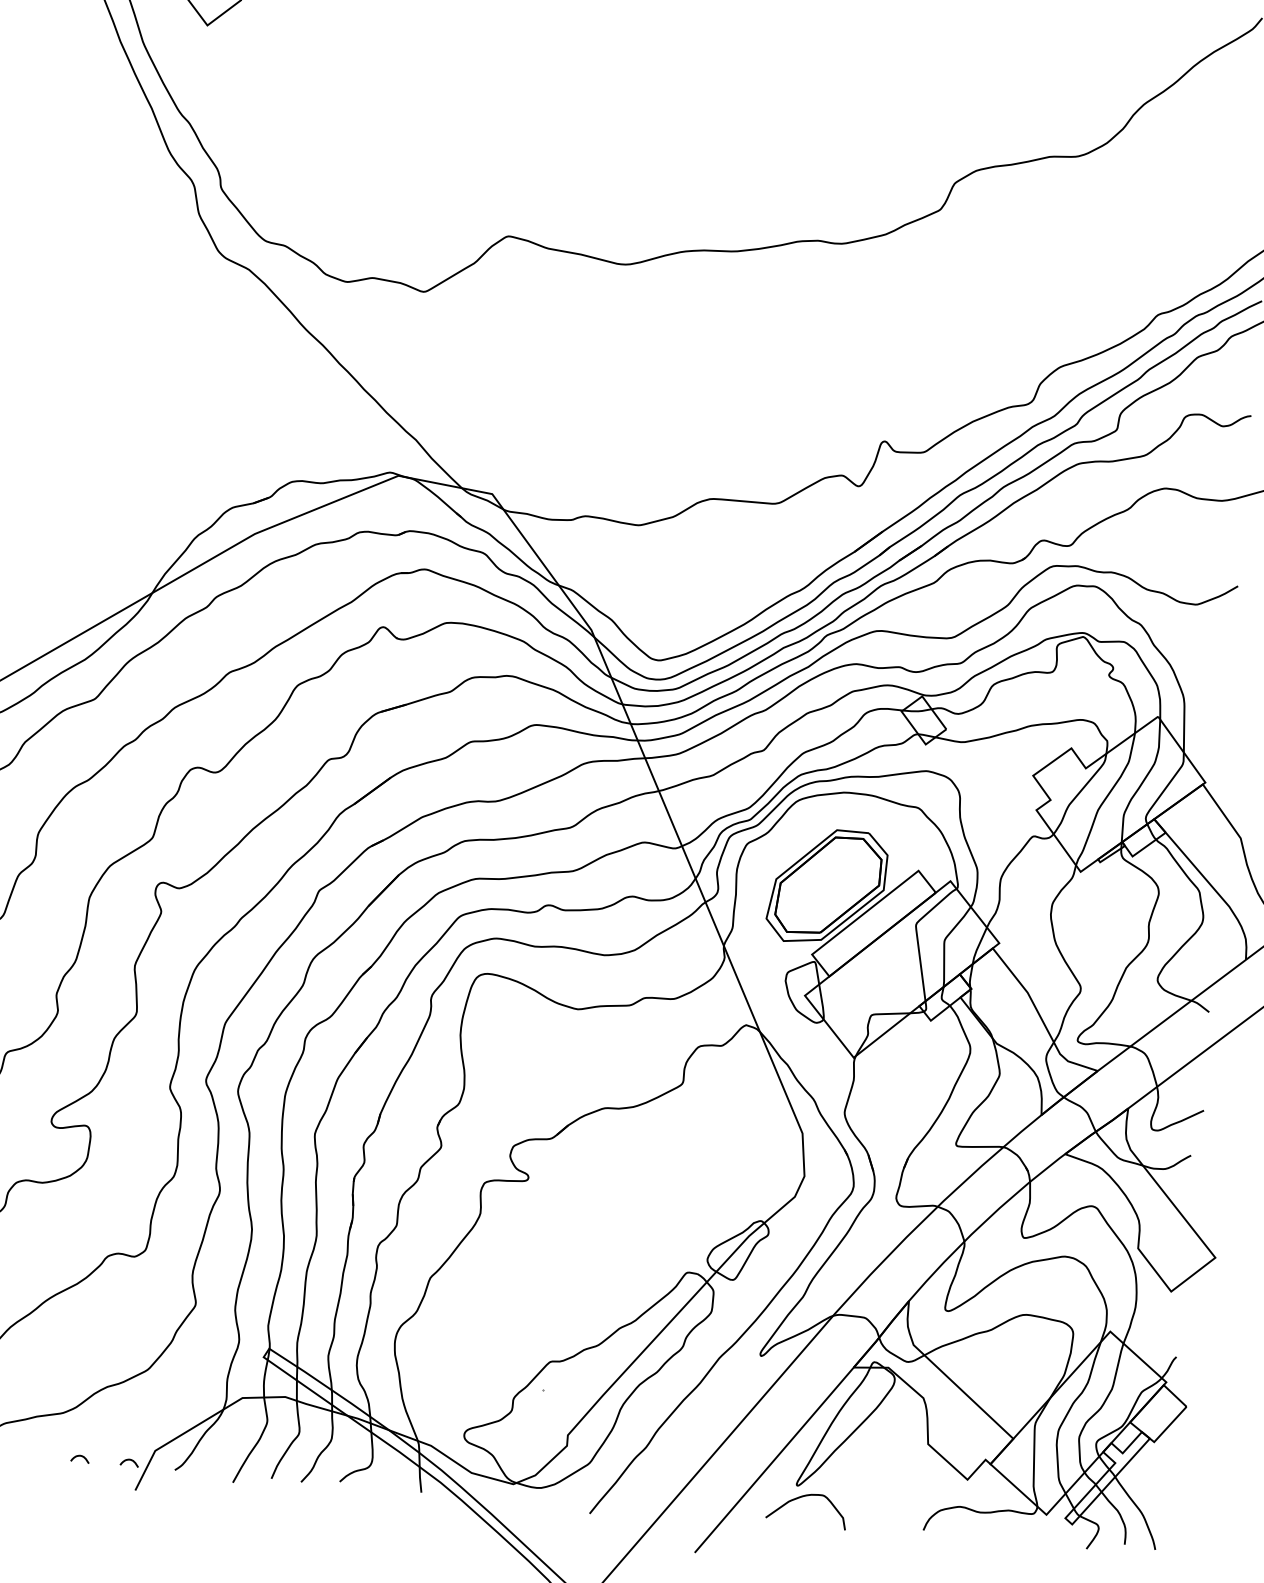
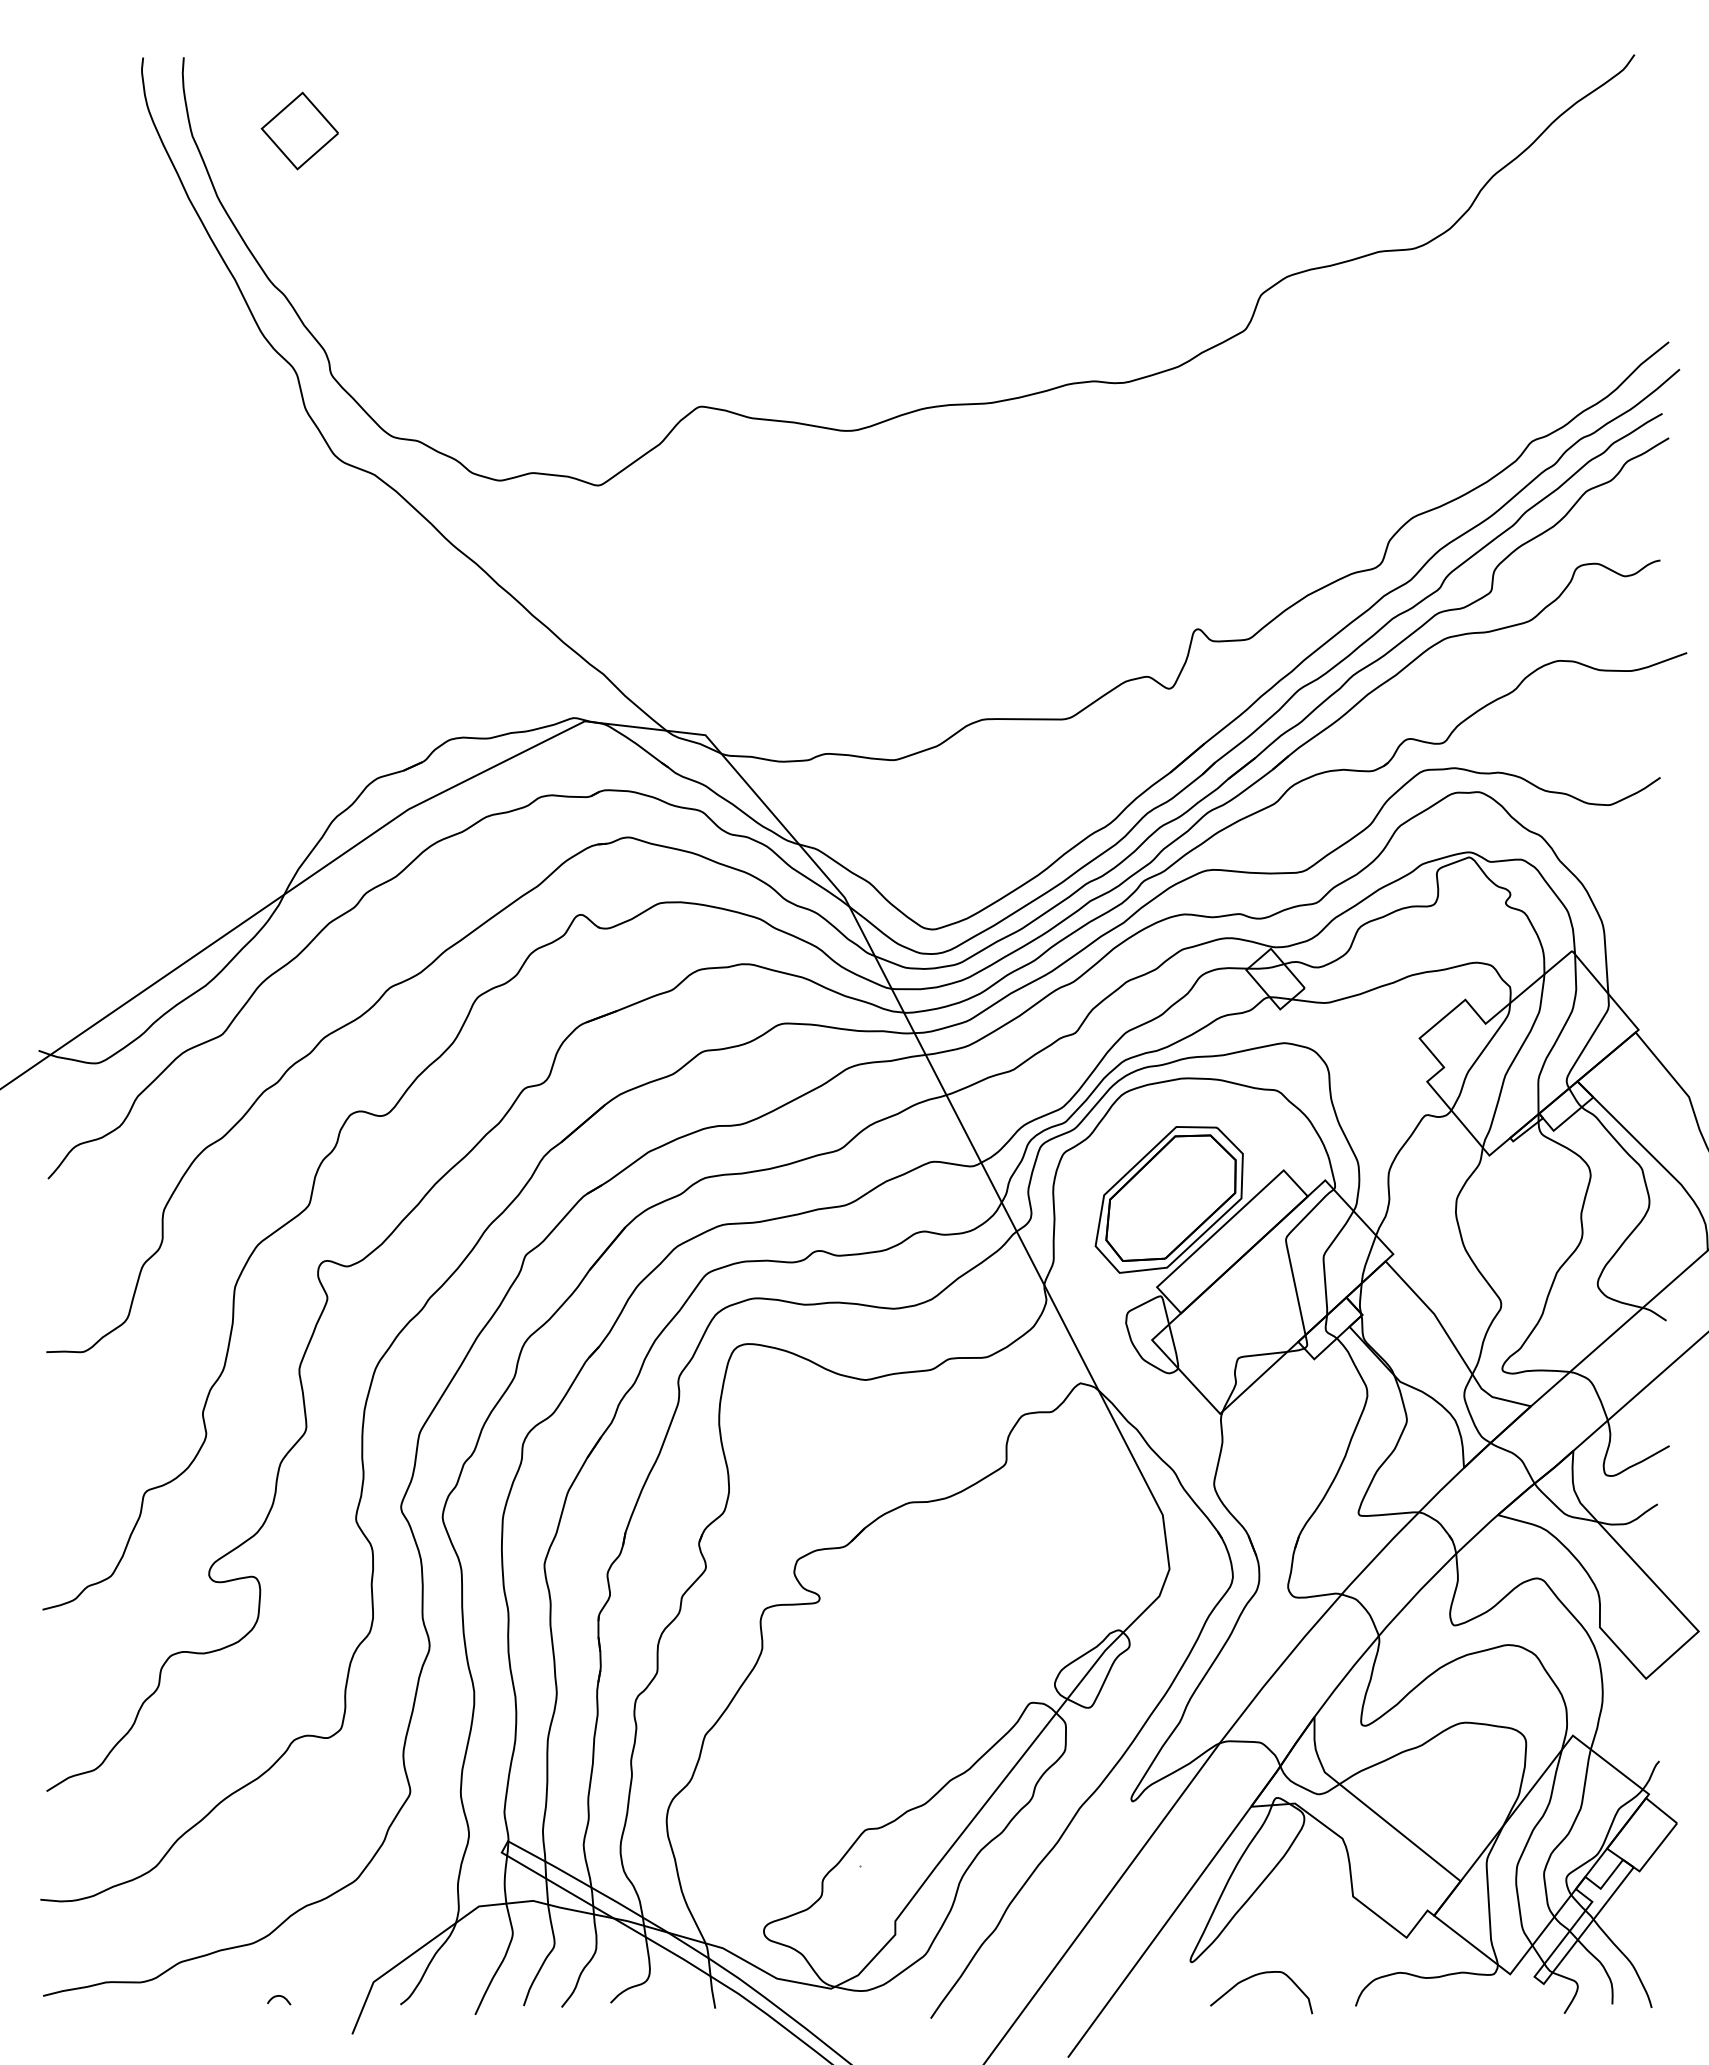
curve: (131, 1461) -> (344, 1997), removed
curve: (802, 1497) -> (1255, 1976), moved

